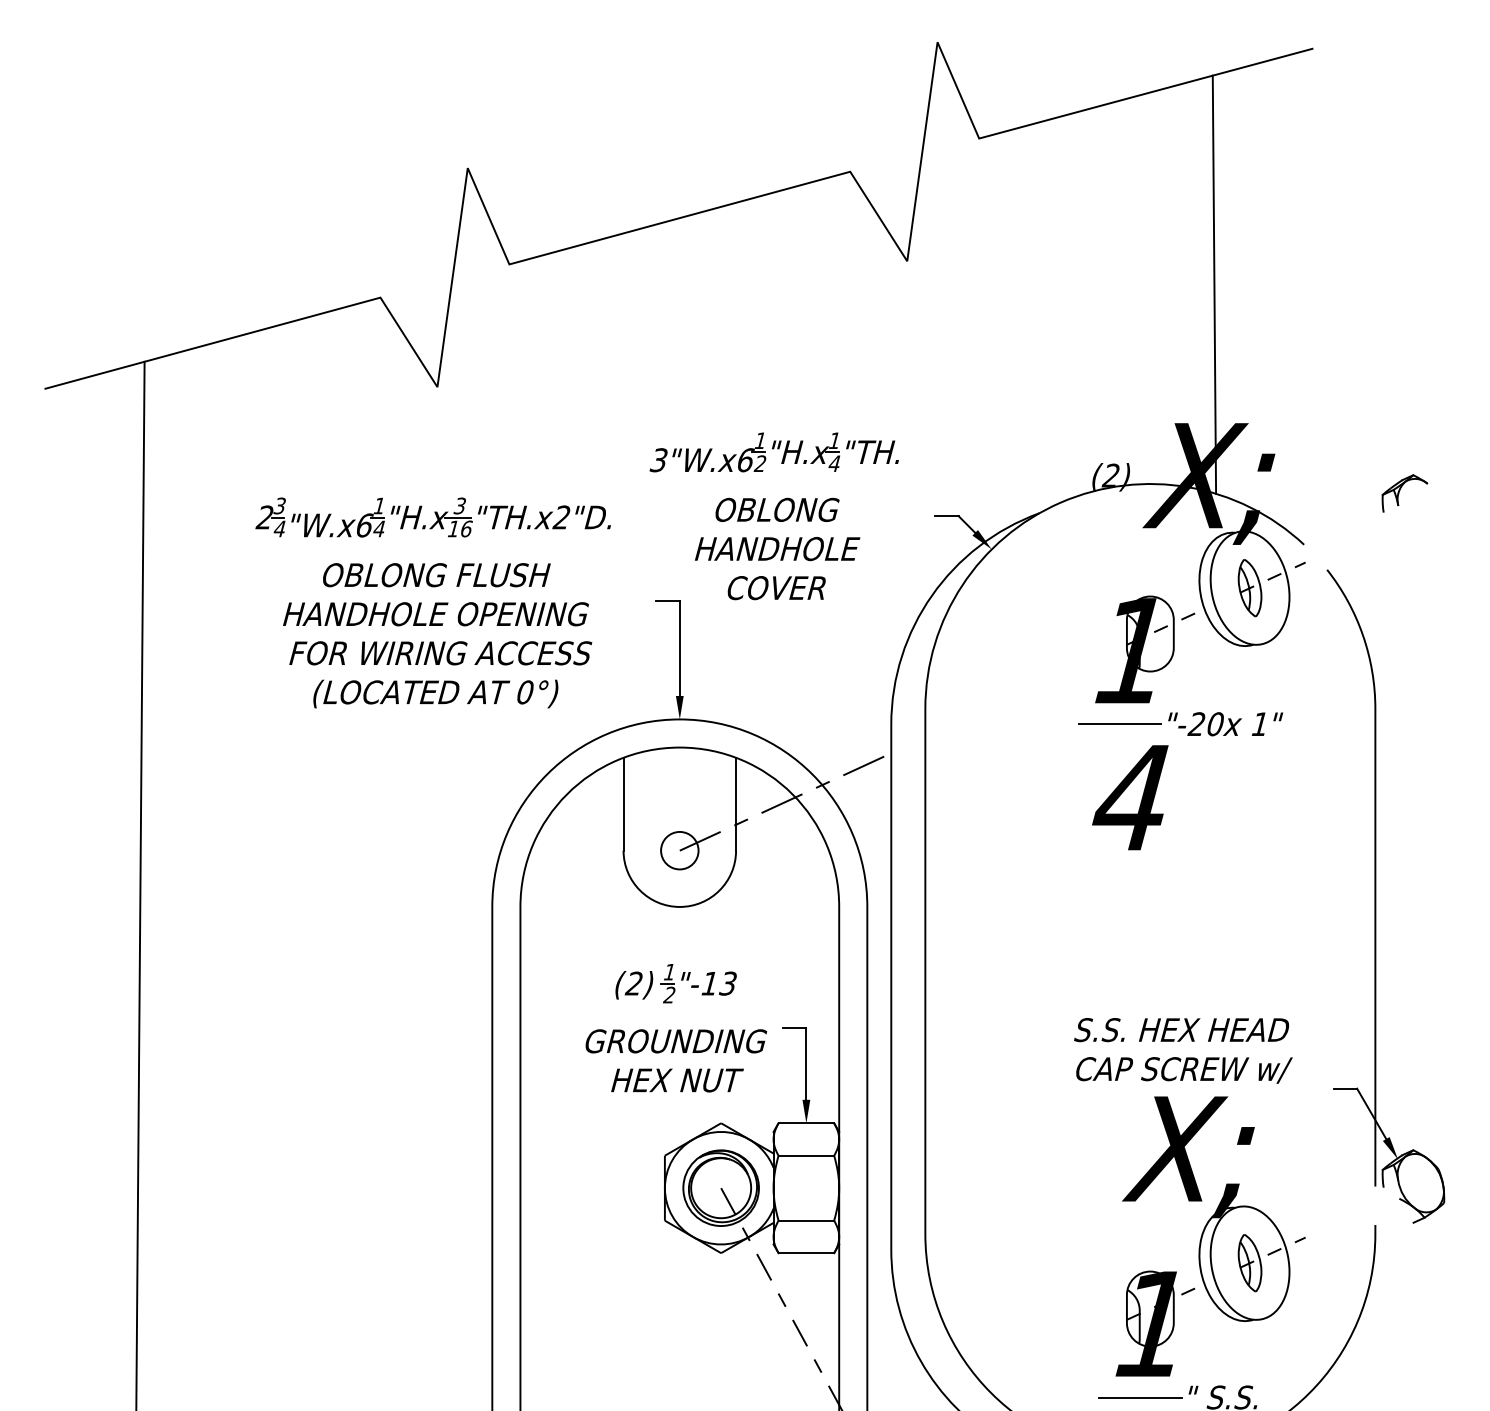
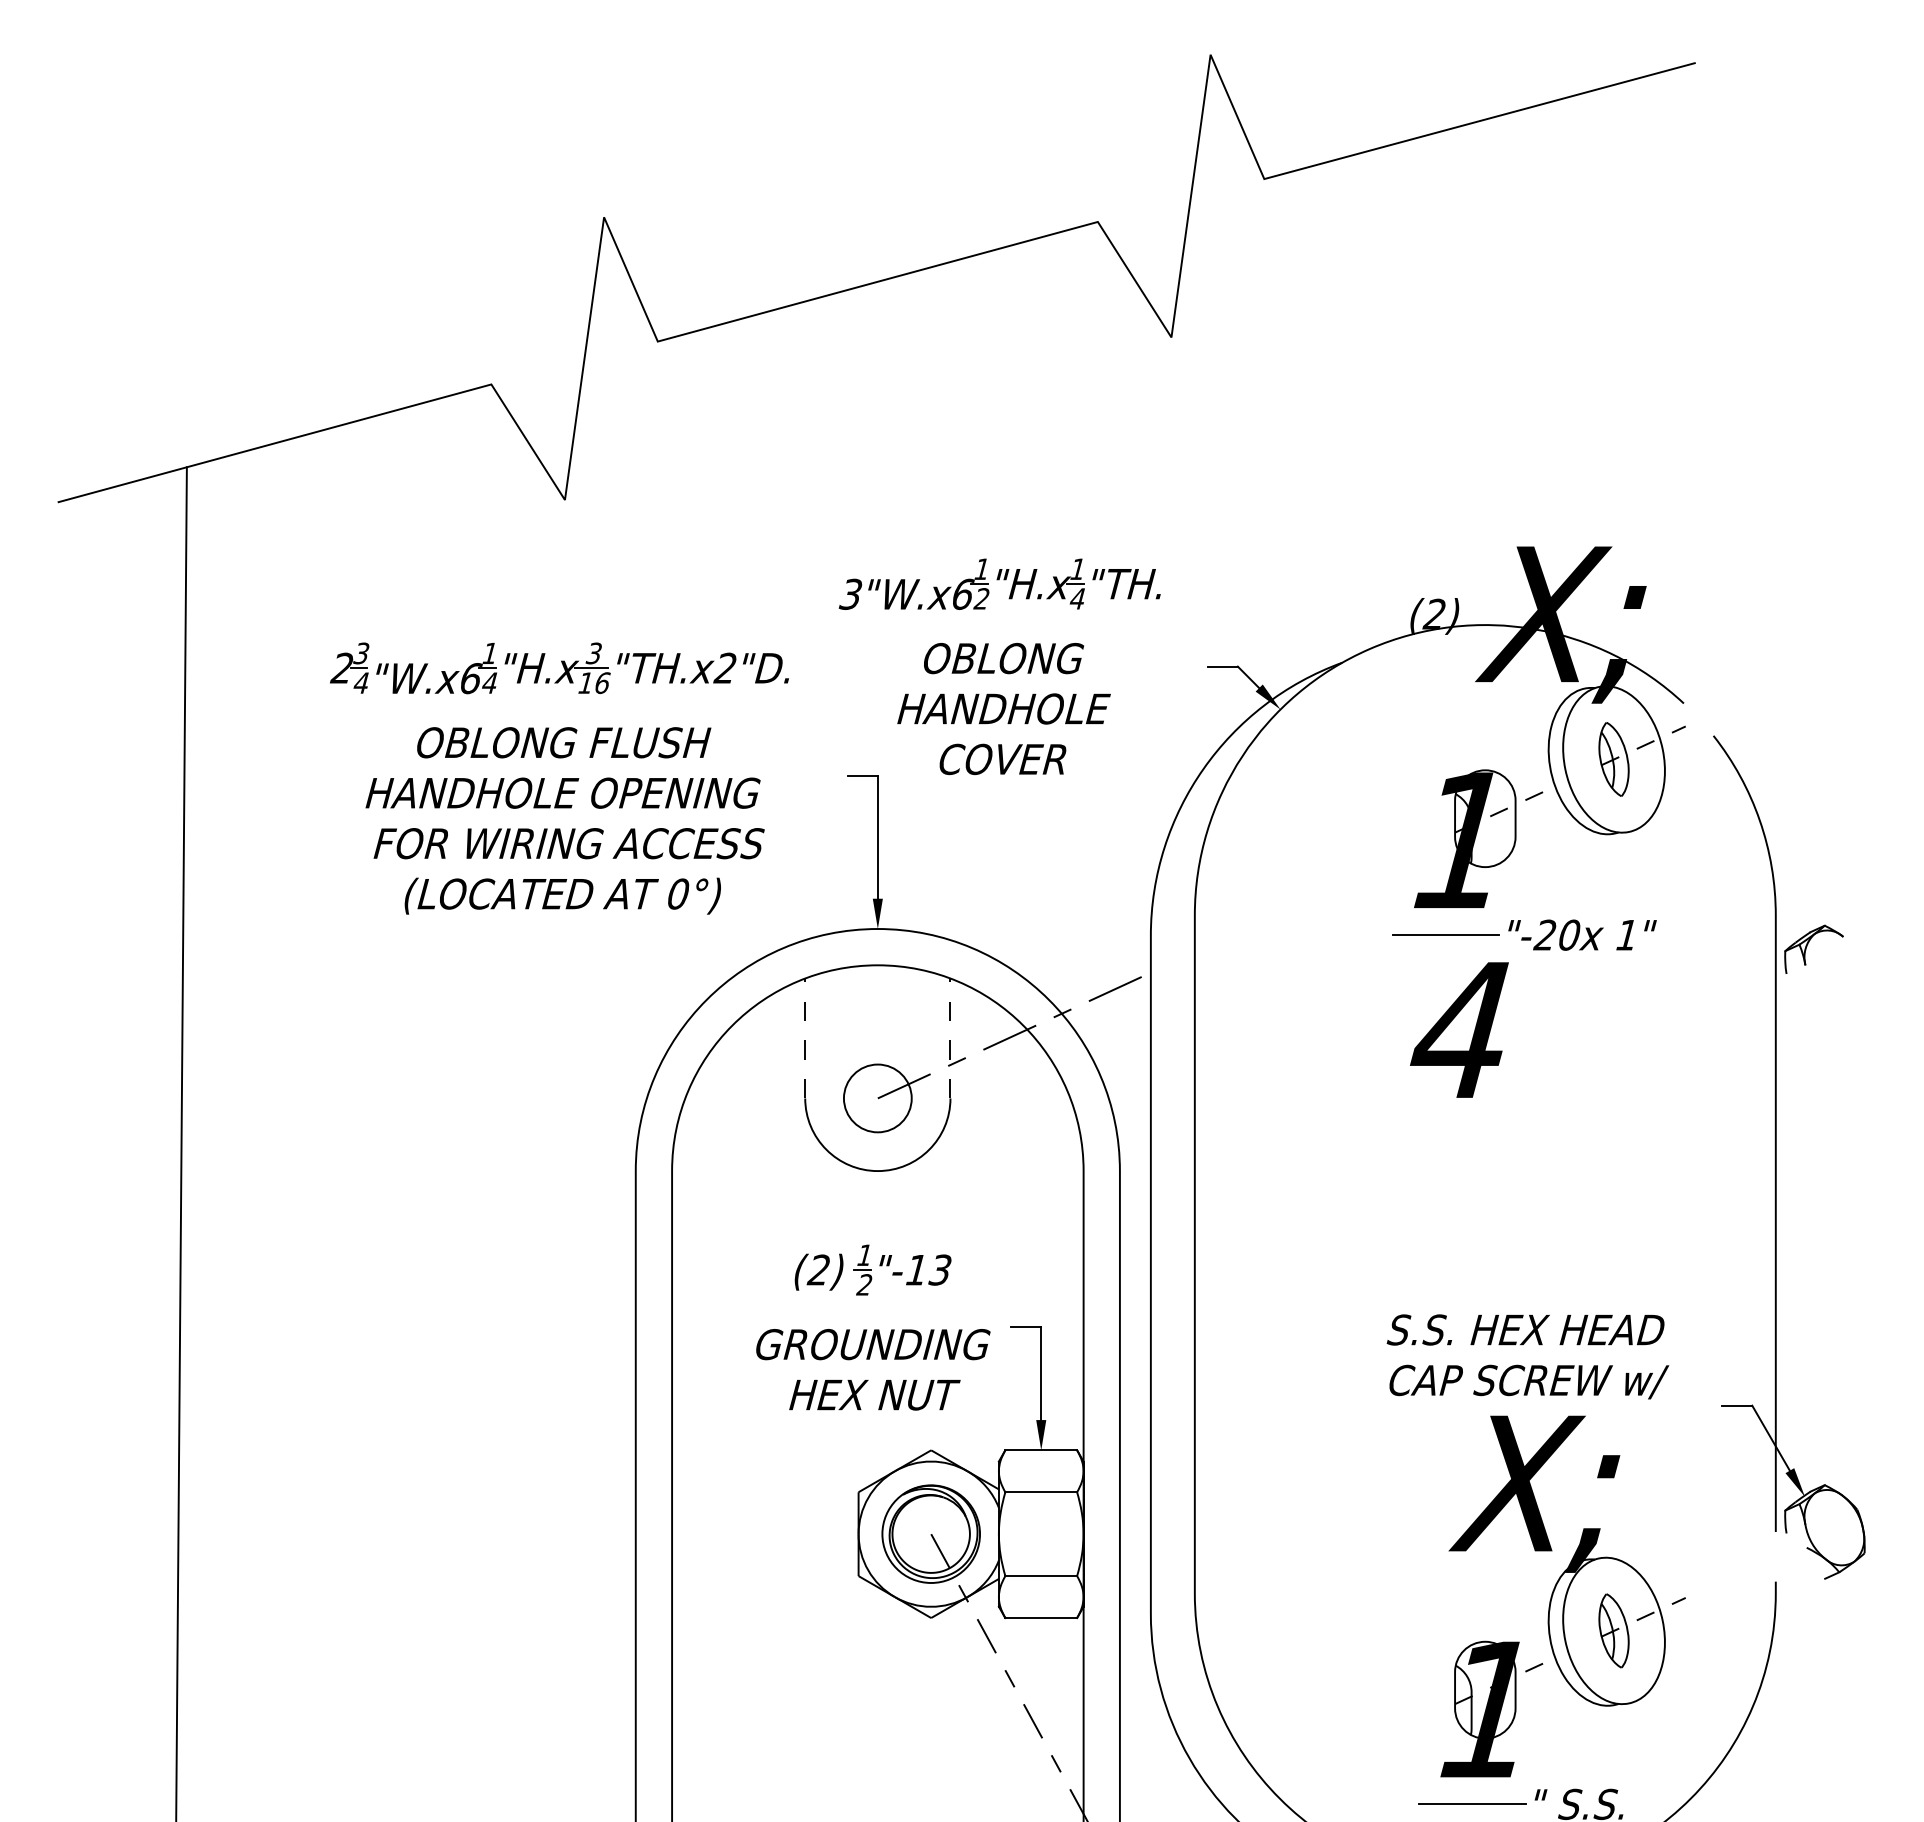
line: (1214, 284) -> (1567, 367), removed
part: (1399, 491) -> (1807, 946), moved
line: (623, 804) -> (805, 1038), solid -> dashed
line: (736, 804) -> (950, 1038), solid -> dashed
circle: (679, 850) -> (877, 1098), size x1.4

